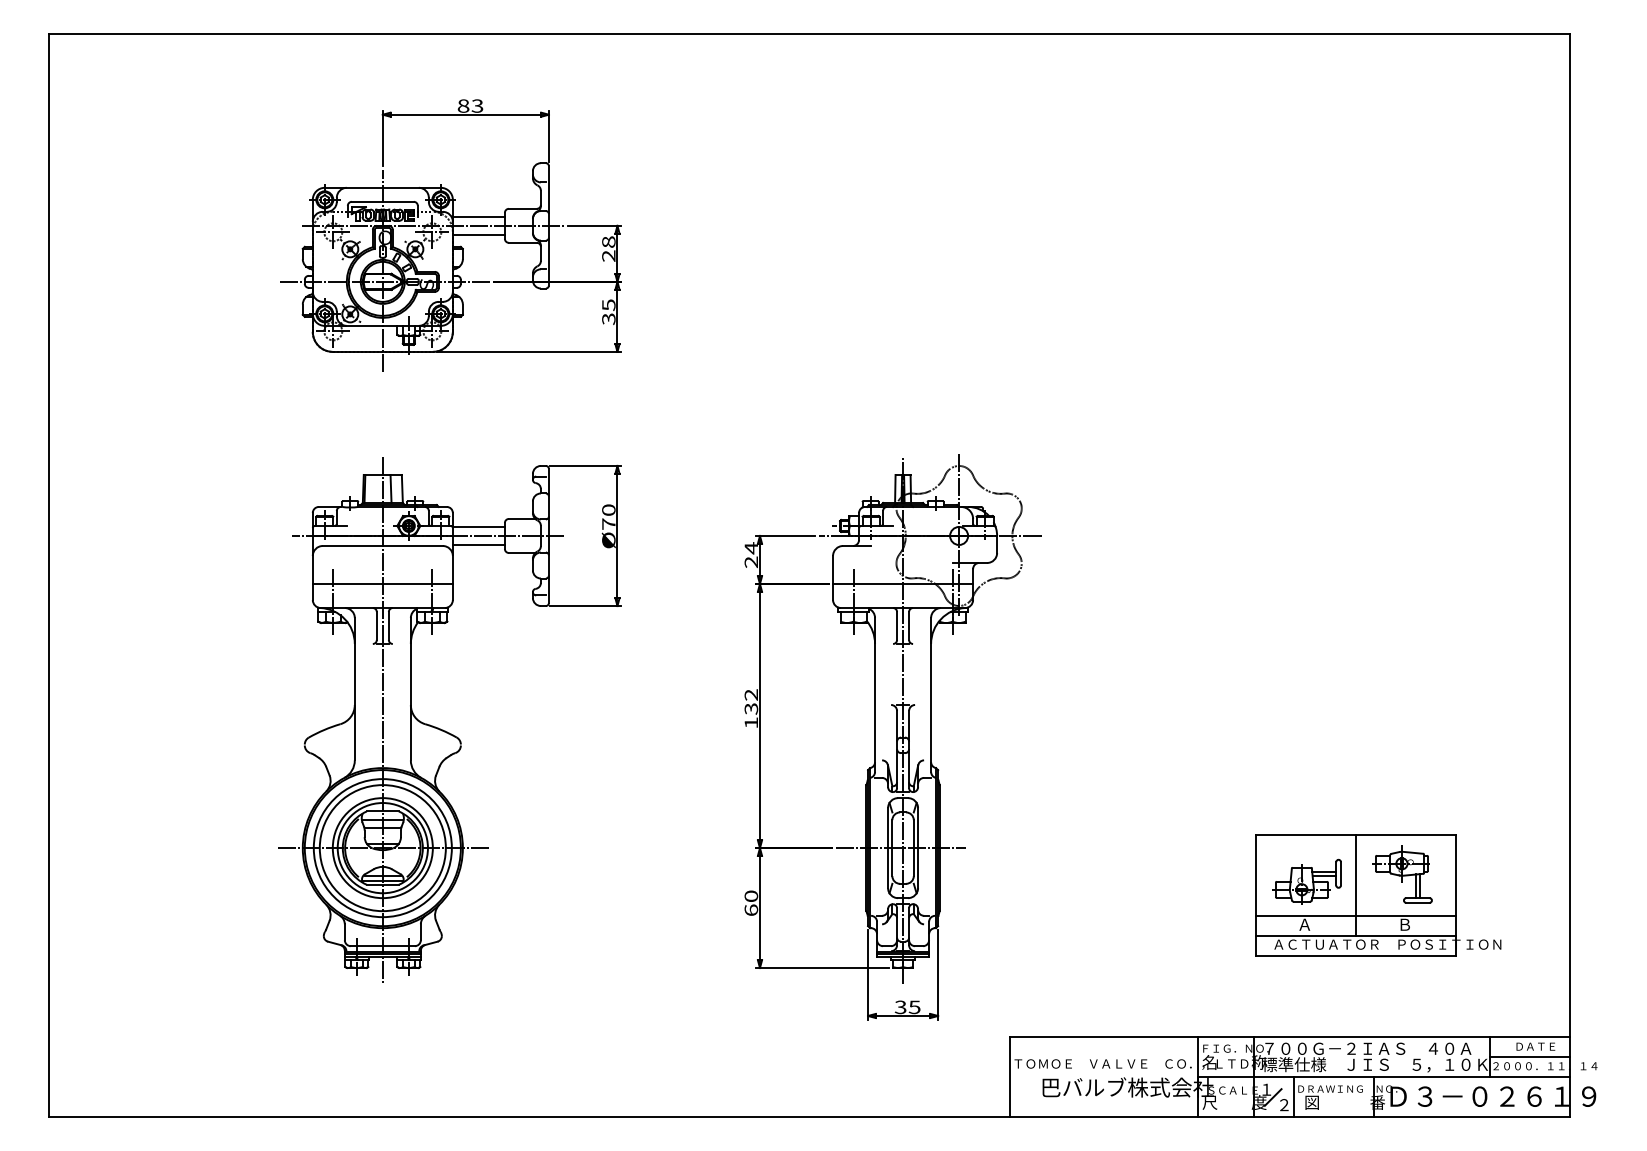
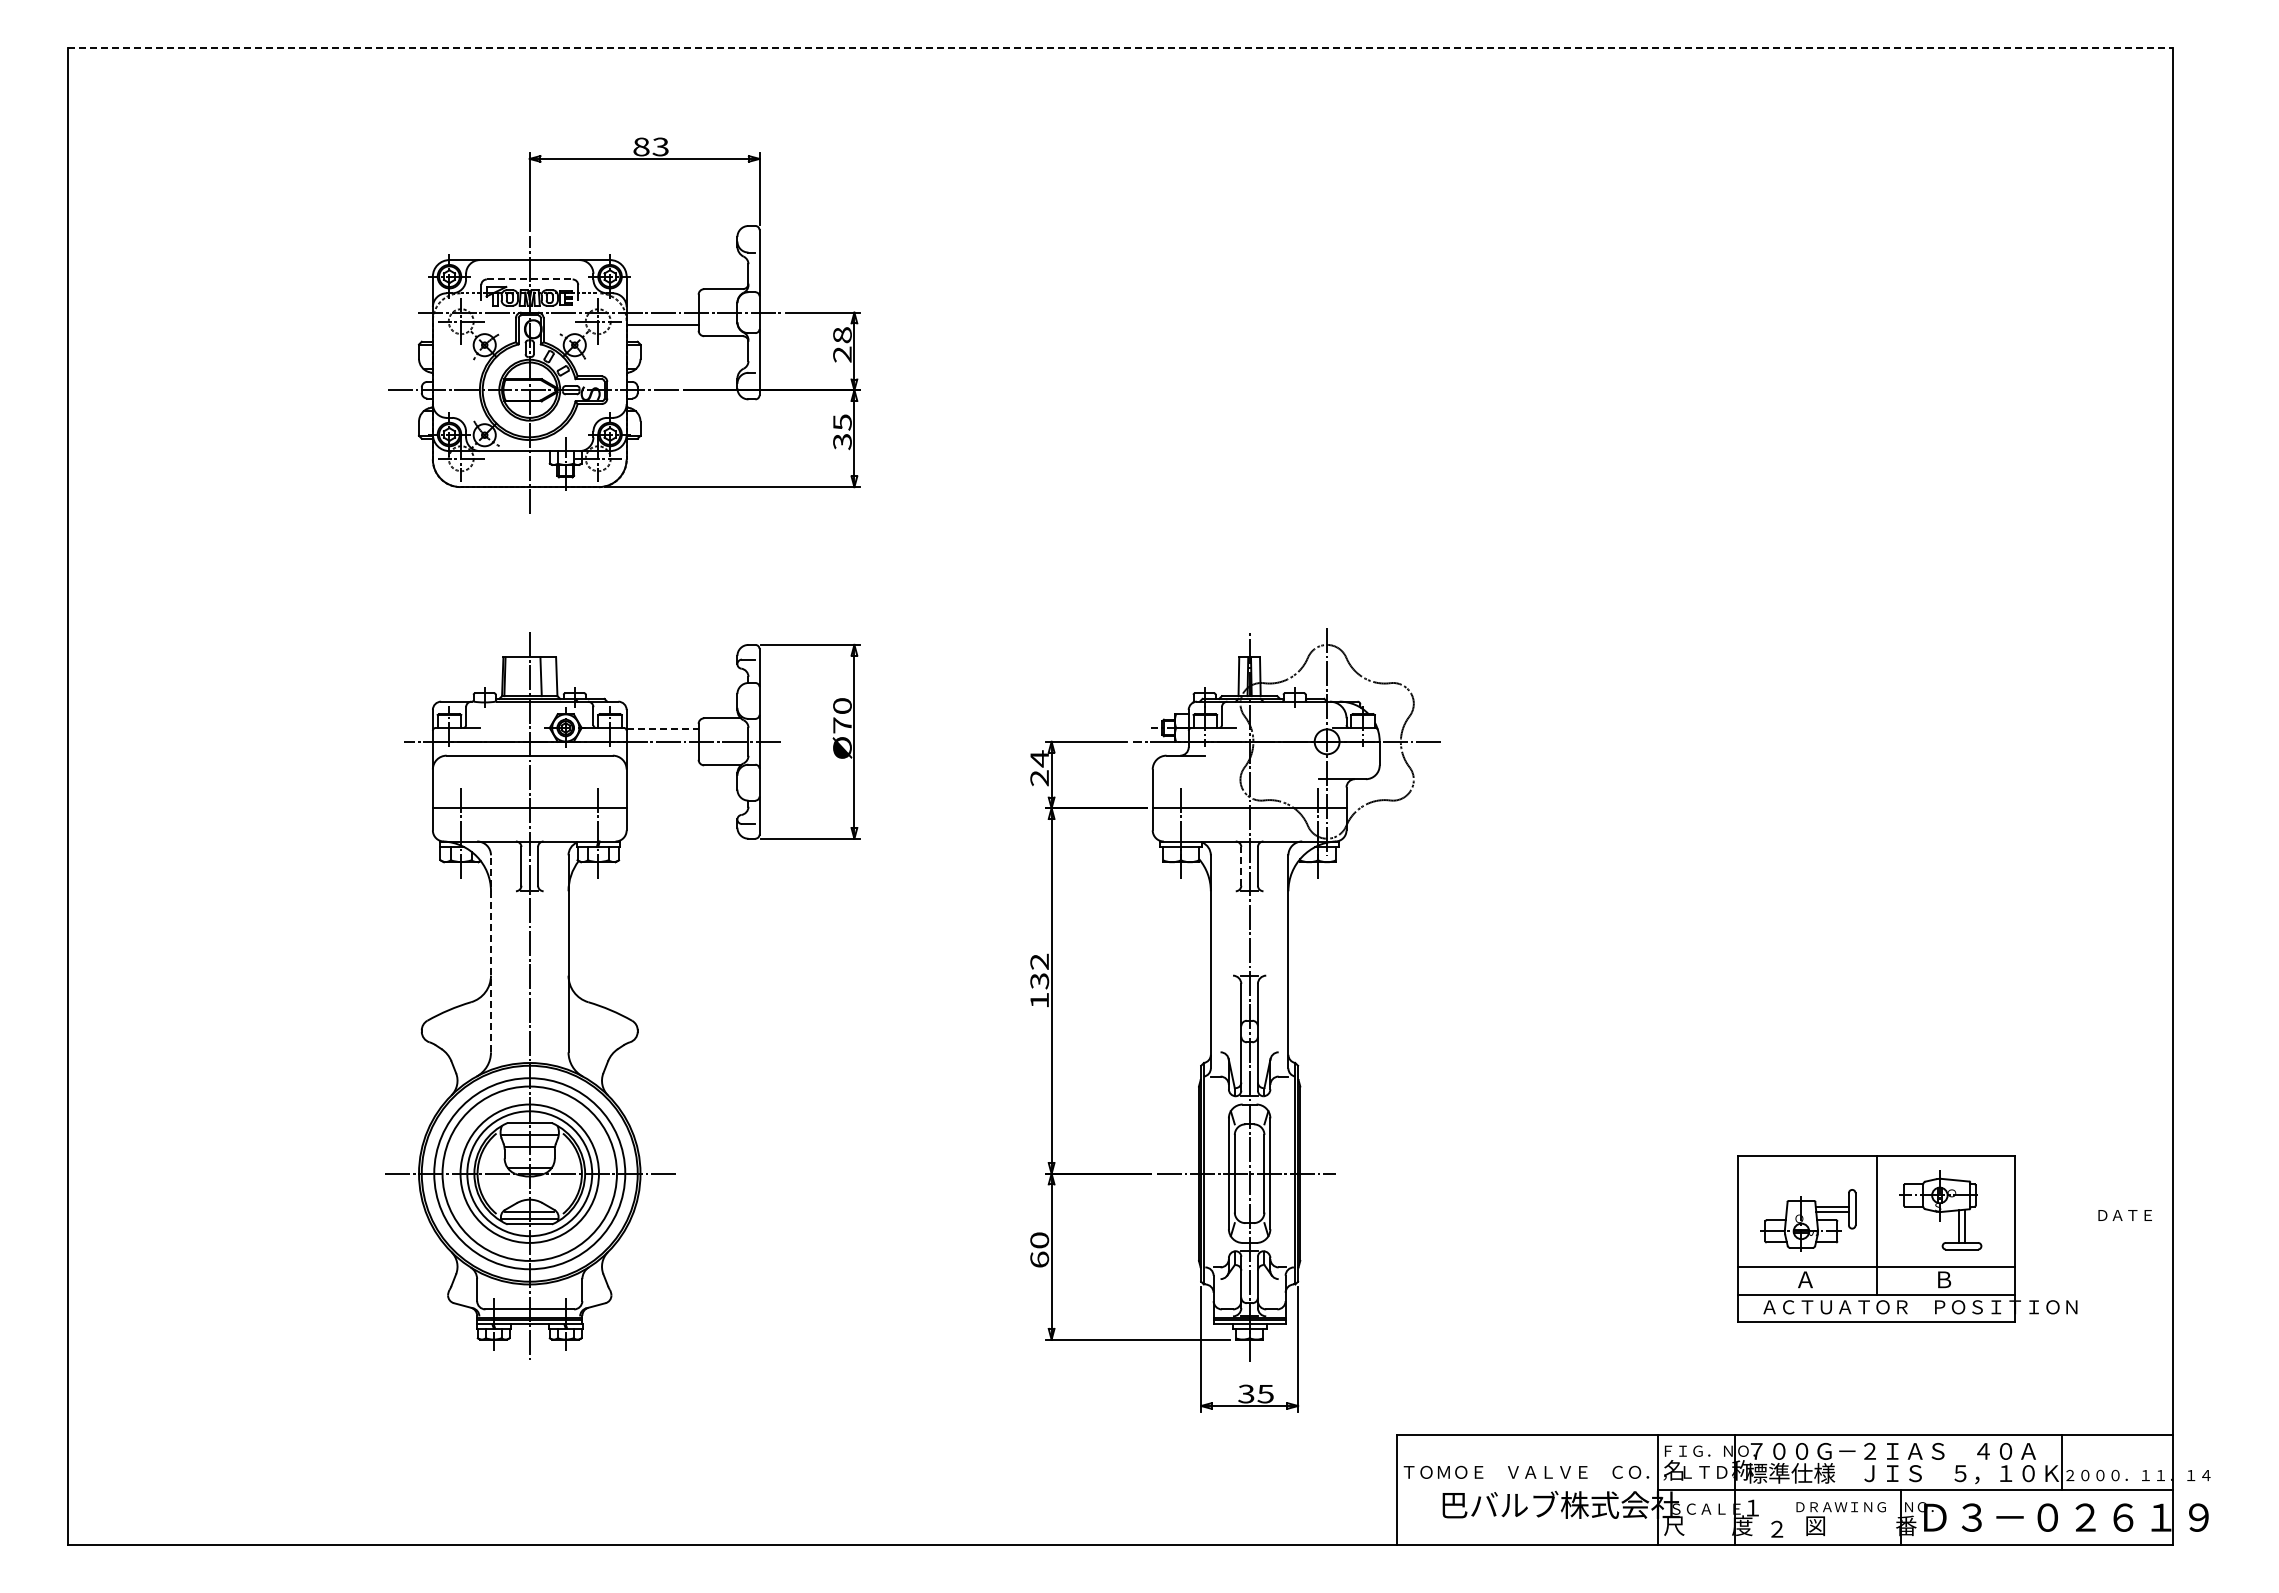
line: (809, 34) -> (1120, 47), solid -> dashed
line: (382, 201) -> (529, 279), solid -> dashed
line: (478, 217) -> (662, 300), removed
line: (478, 527) -> (662, 729), solid -> dashed
line: (478, 545) -> (662, 754), removed
line: (897, 625) -> (1241, 865), solid -> dashed
line: (355, 688) -> (491, 953), solid -> dashed
text: (1535, 1046) -> (2124, 1215), moved
line: (1529, 1056) -> (2116, 1462), removed
line: (1293, 1096) -> (1790, 1517), removed
line: (1273, 1097) -> (1761, 1518), removed

